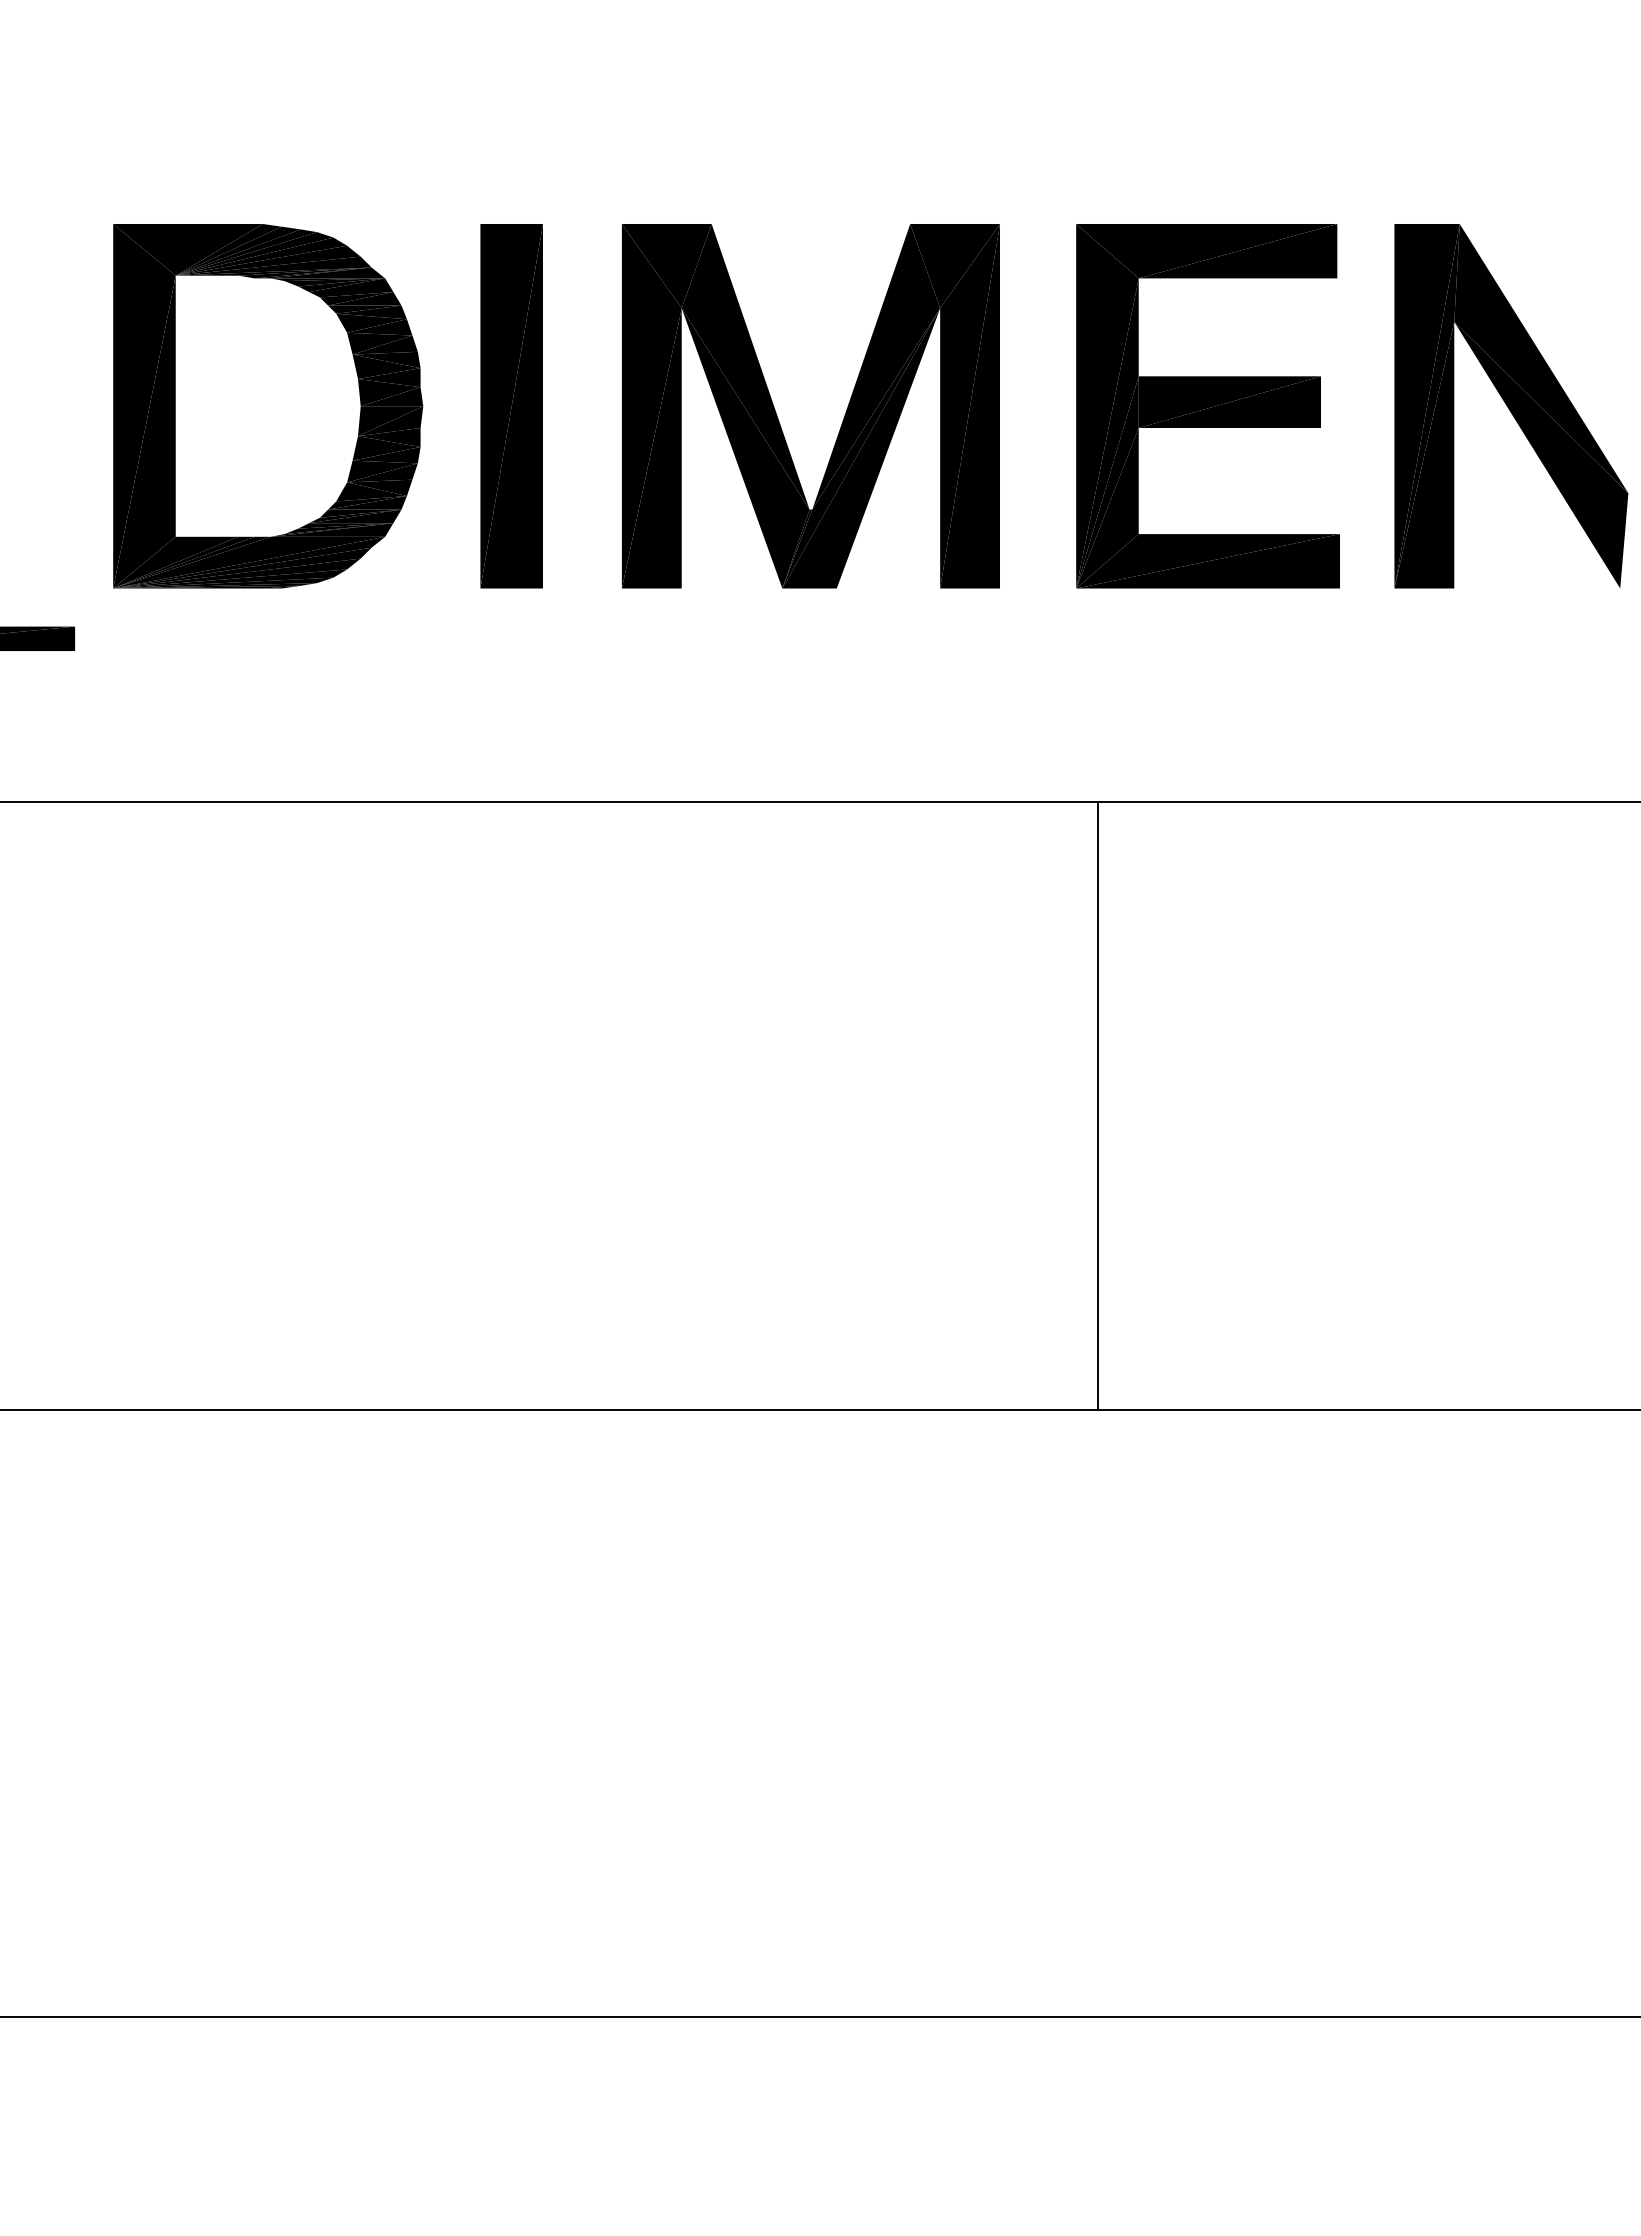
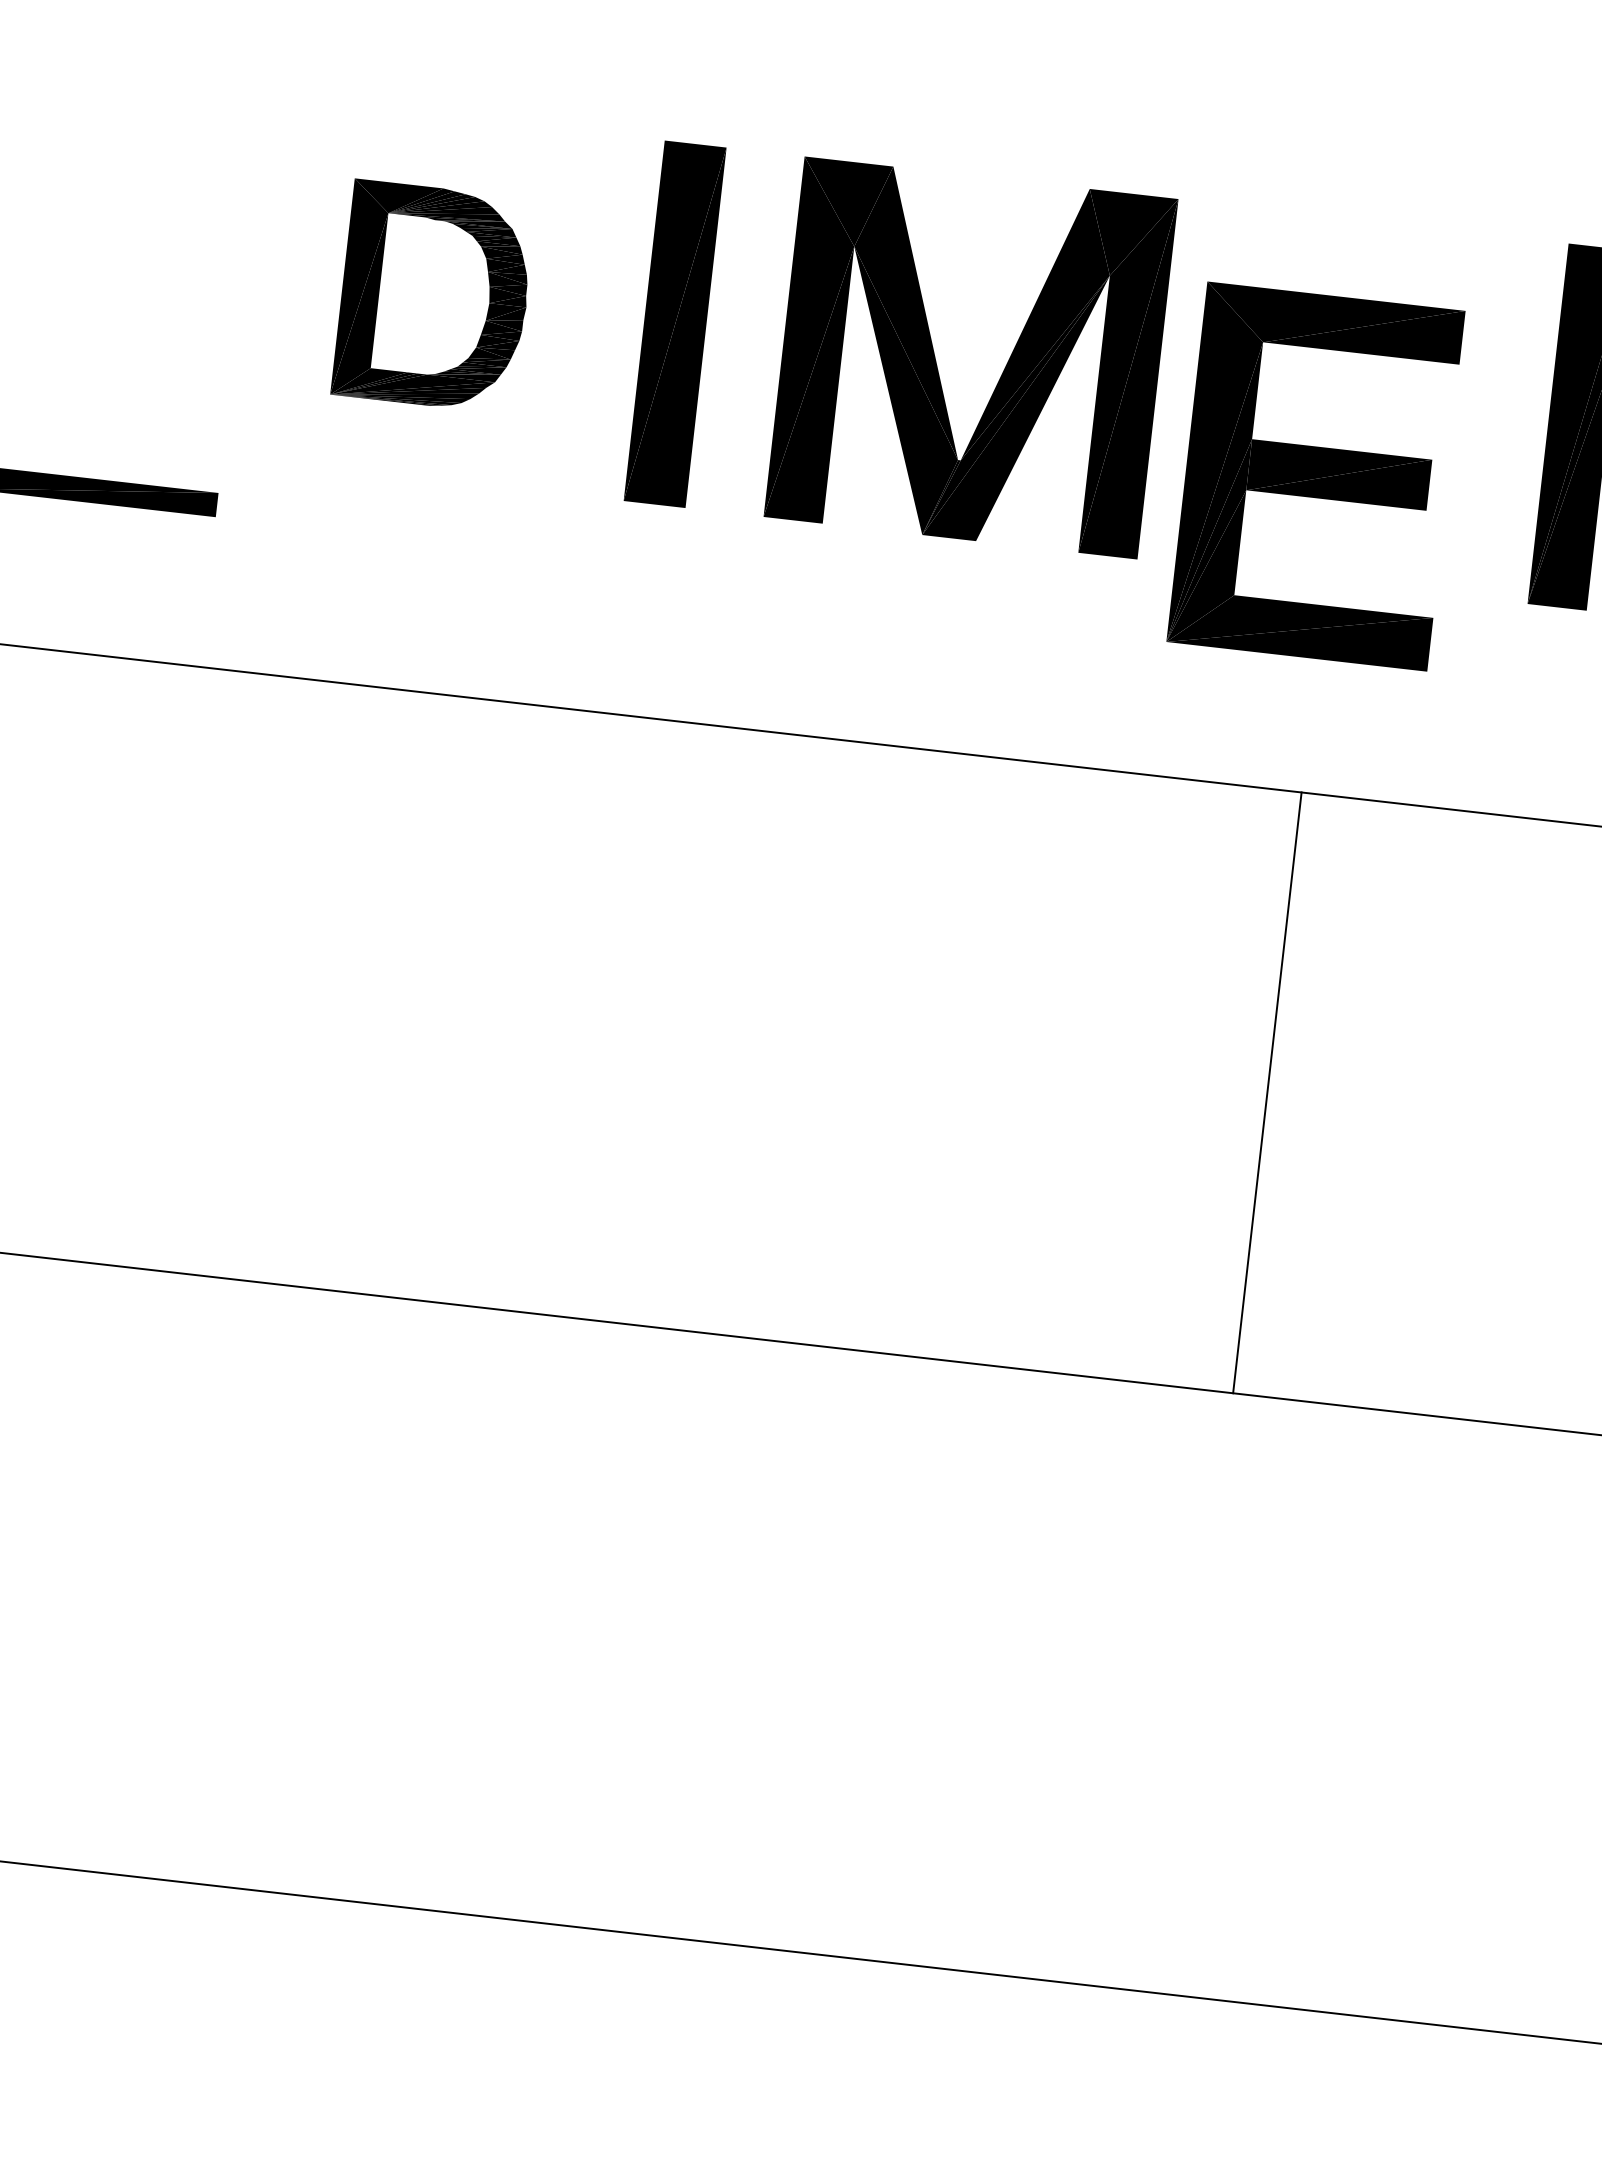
part: (268, 406) -> (434, 297), size x0.6
part: (1207, 406) -> (1316, 476), moved
line: (1098, 1105) -> (1267, 1092), moved

